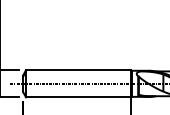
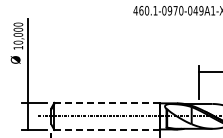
line: (78, 69) -> (106, 102), solid -> dashed
line: (78, 96) -> (106, 129), solid -> dashed

